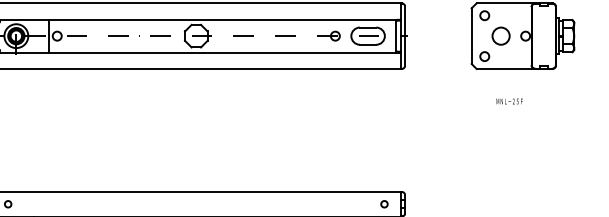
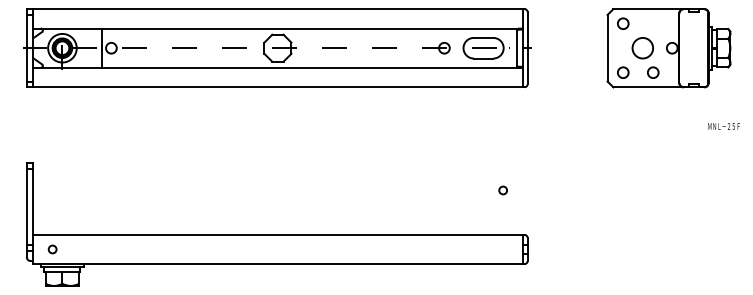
circle: (510, 56) -> (653, 72), added
text: (509, 101) -> (723, 126), moved
circle: (383, 204) -> (502, 190), moved

